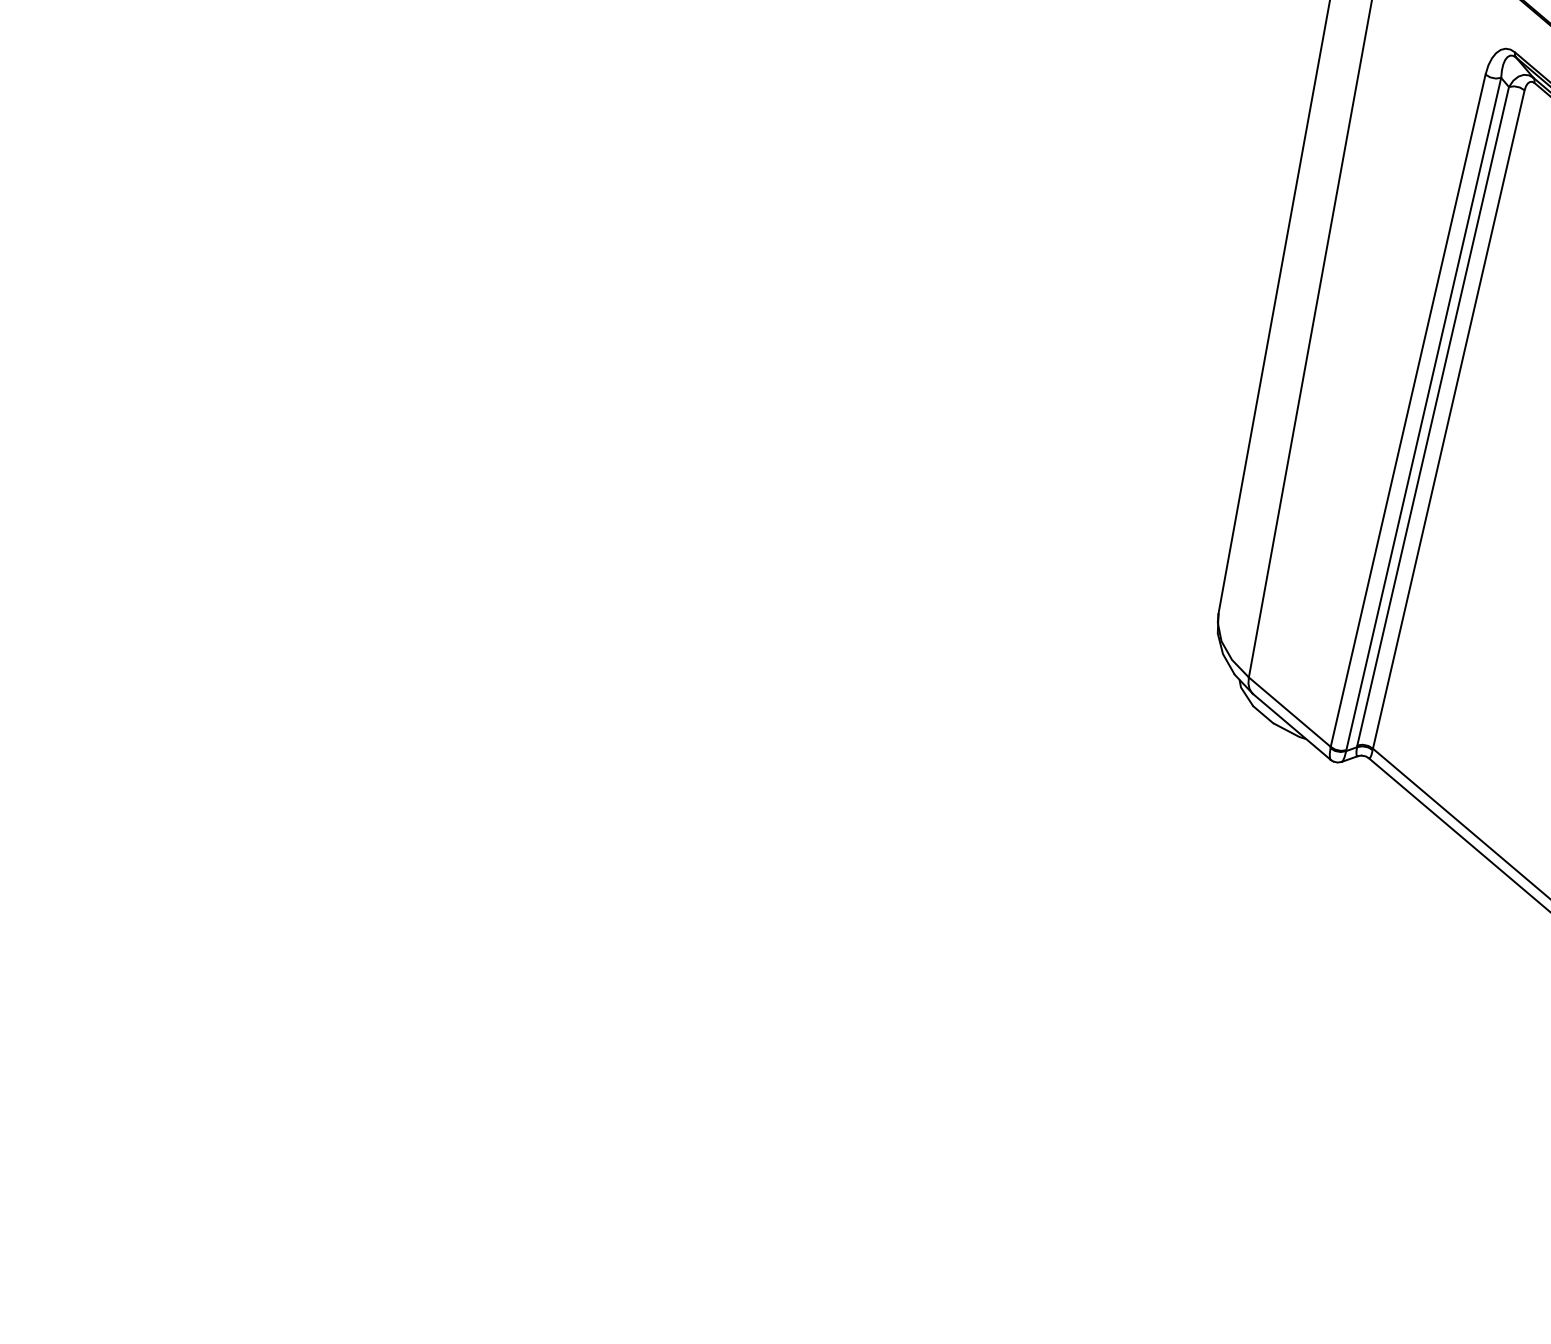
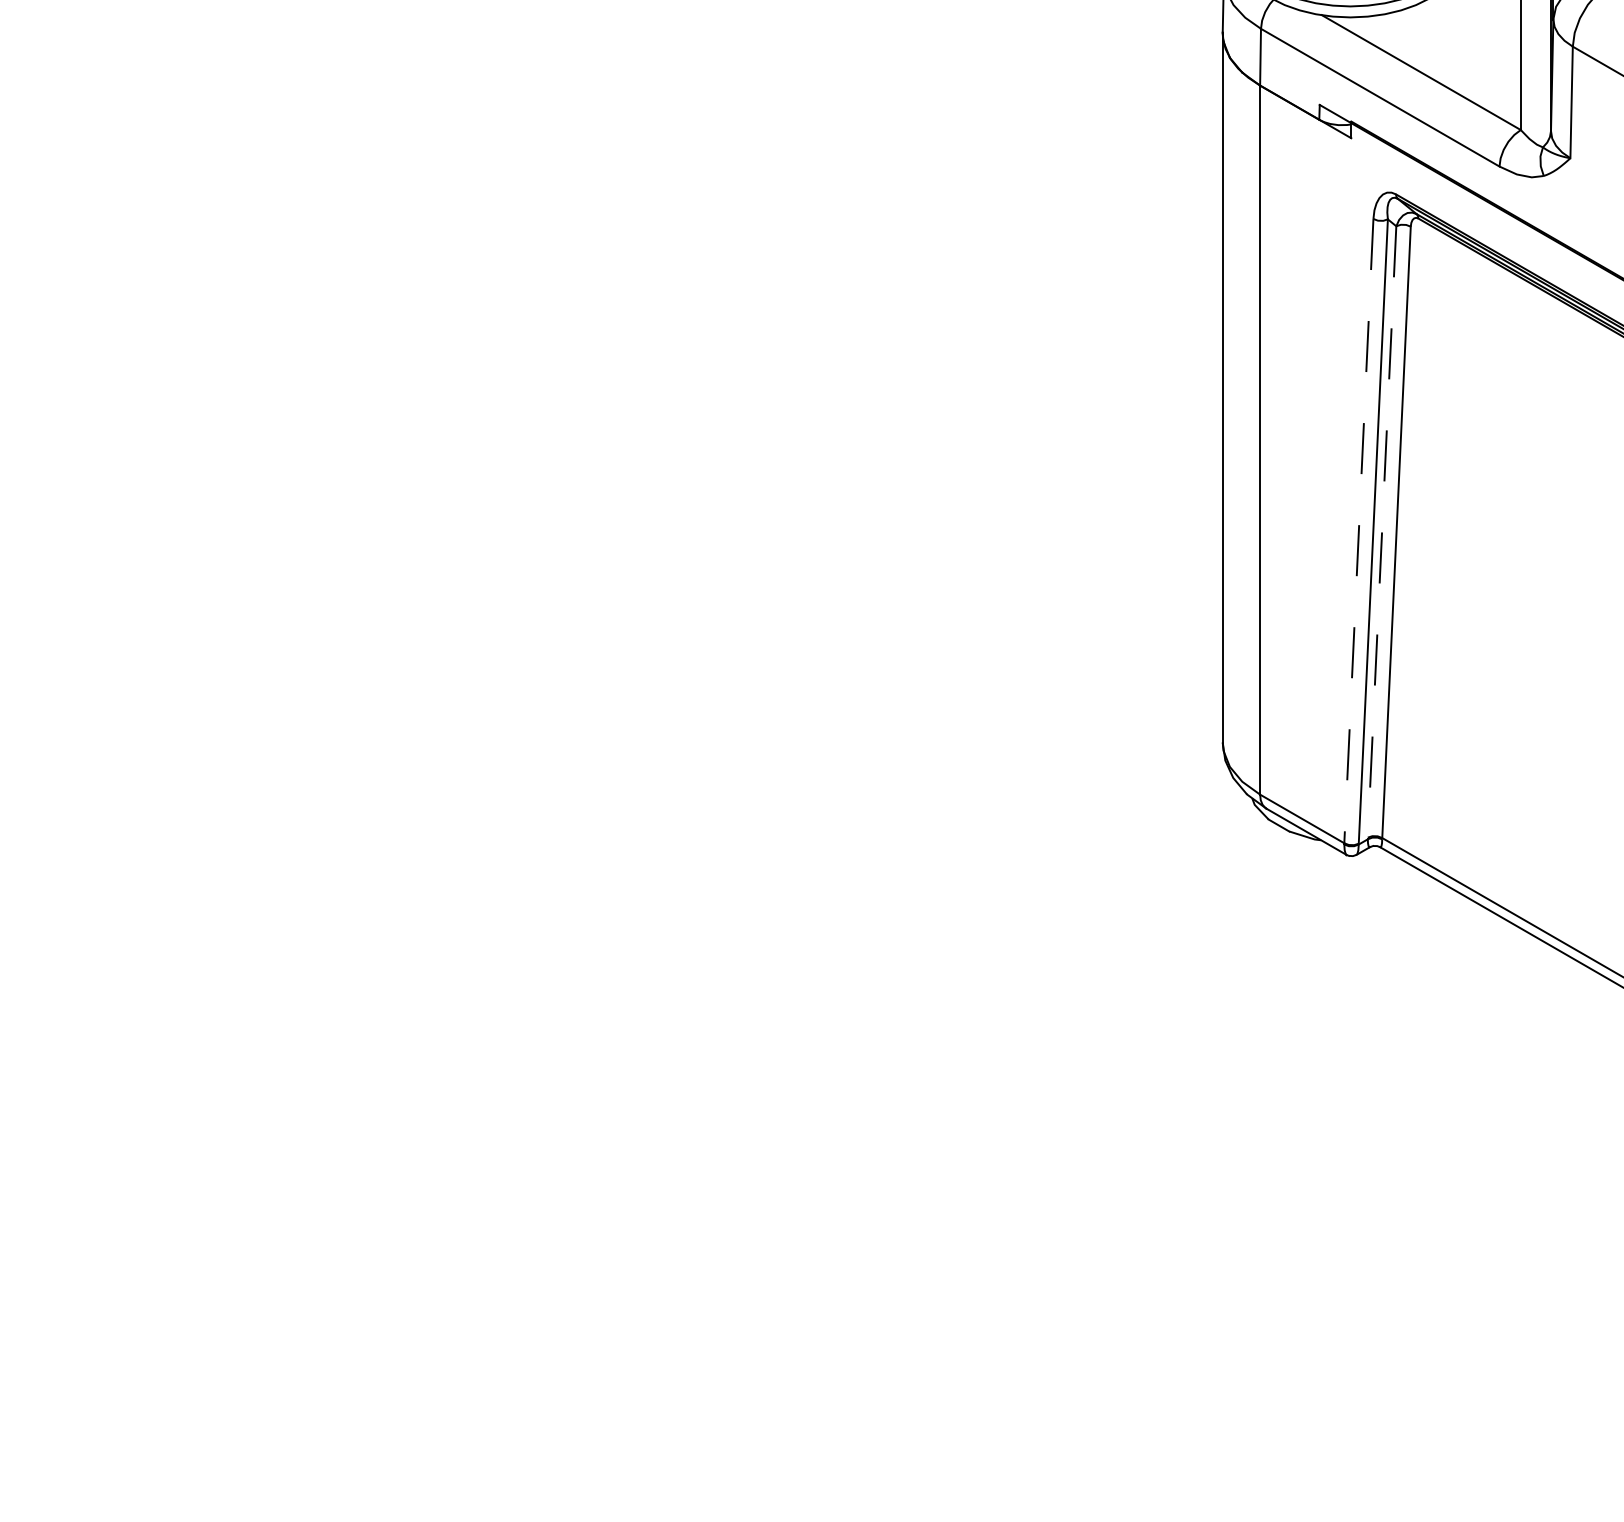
line: (1407, 411) -> (1358, 531), solid -> dashed
line: (1433, 416) -> (1382, 532), solid -> dashed

